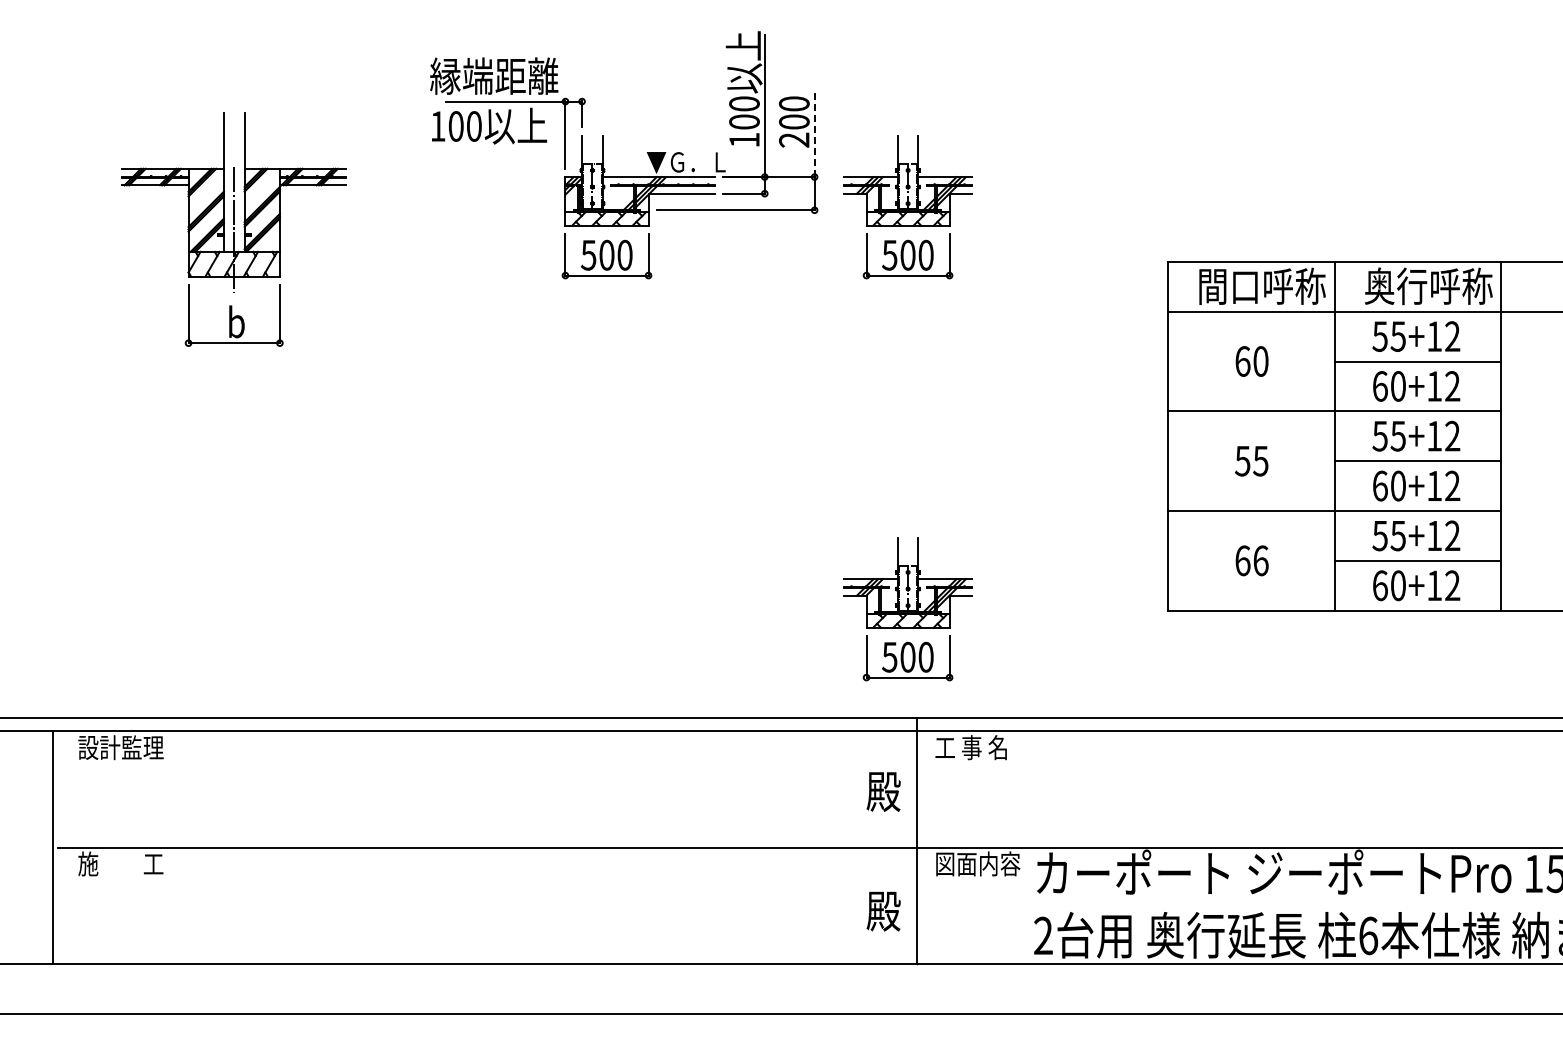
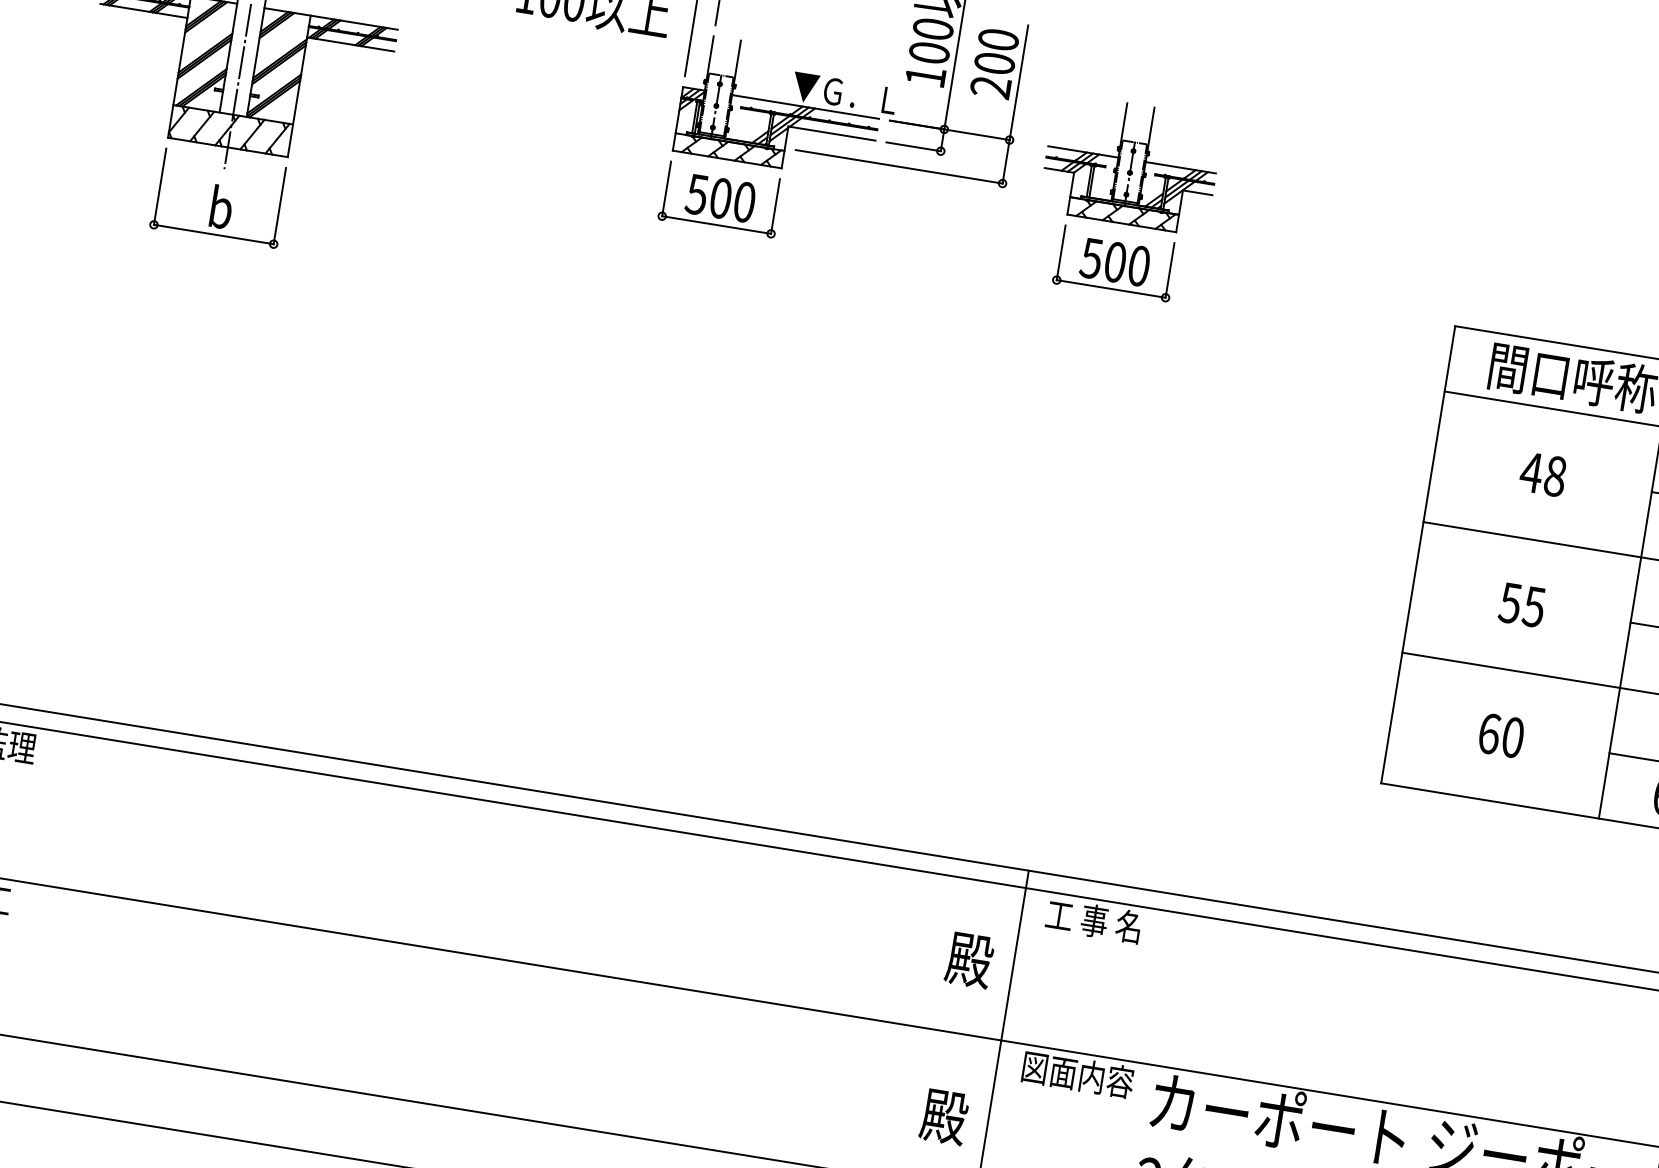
line: (814, 133) -> (1018, 82), dashed -> solid
text: (1251, 361) -> (1542, 474), 60 -> 48
text: (1260, 560) -> (1512, 737), 66 -> 60
part: (907, 609) -> (1039, 726), removed

